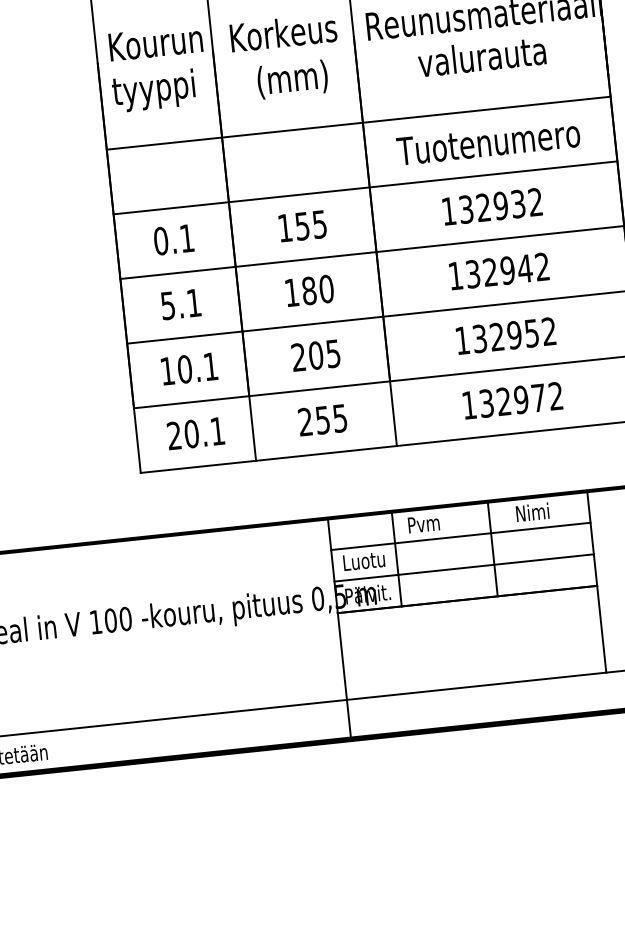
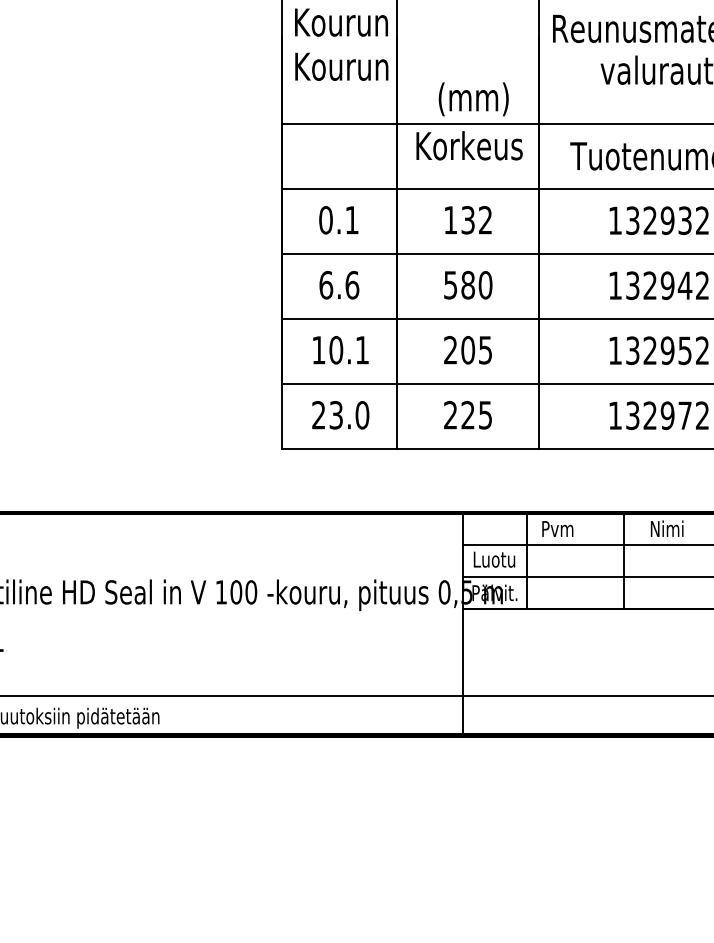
text: (283, 32) -> (469, 145), moved
text: (292, 79) -> (473, 99), moved
text: (159, 89) -> (340, 69), tyyppi -> Kourun
text: (310, 224) -> (476, 219), 155 -> 132
text: (291, 293) -> (450, 285), 180 -> 580
text: (181, 303) -> (339, 284), 5.1 -> 6.6
text: (322, 420) -> (467, 415), 255 -> 225
text: (204, 432) -> (349, 415), 20.1 -> 23.0

